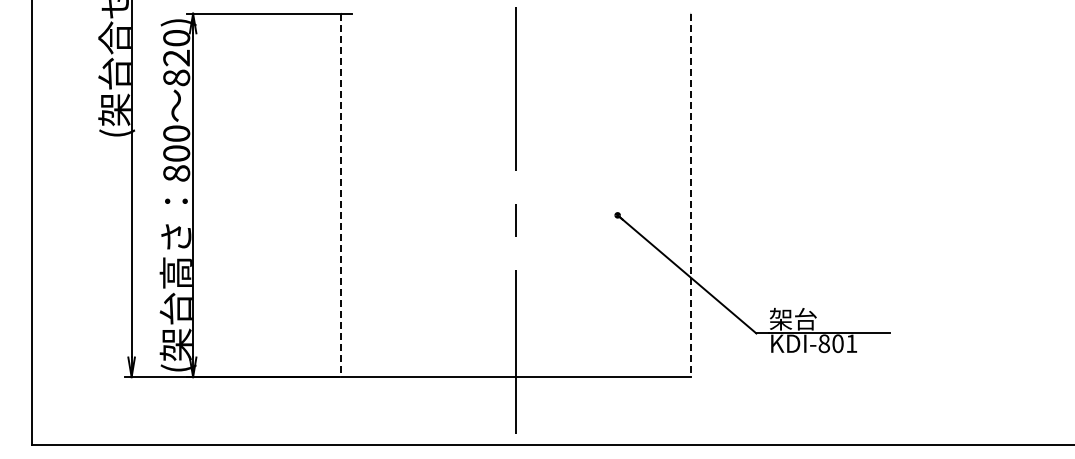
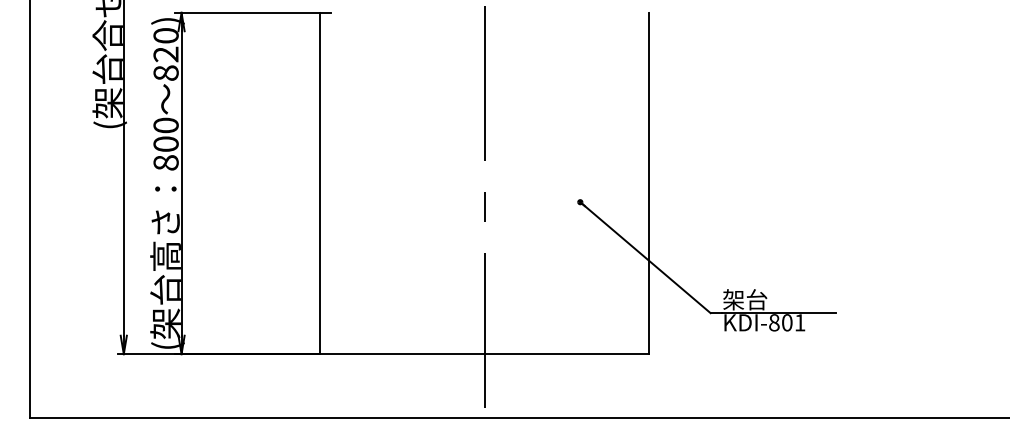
line: (340, 195) -> (319, 183), dashed -> solid
line: (691, 195) -> (649, 183), dashed -> solid

